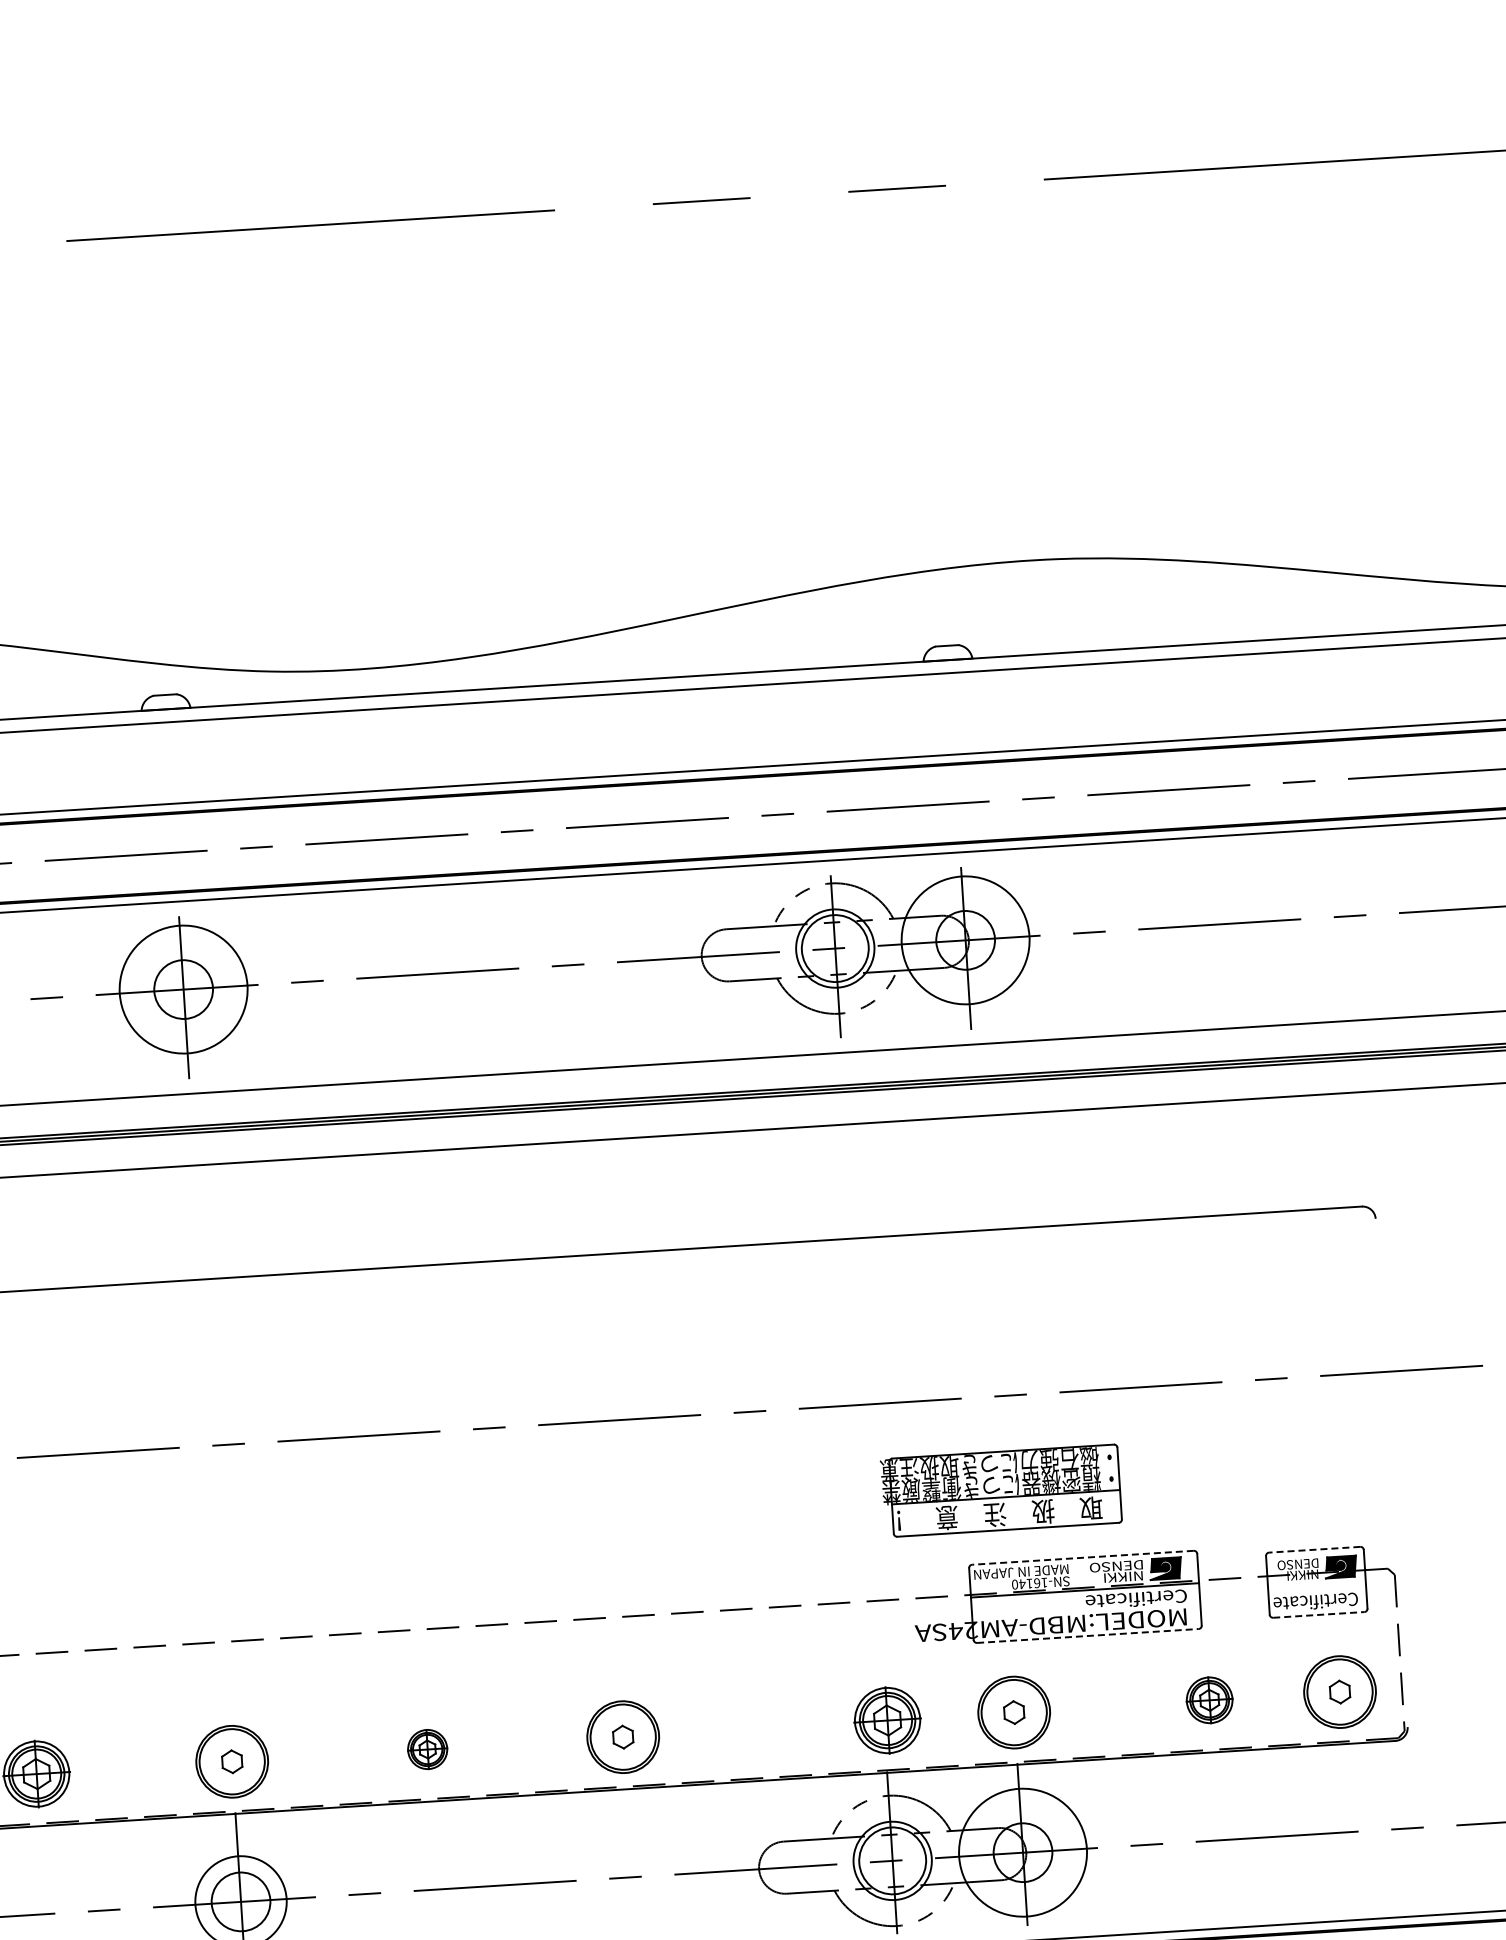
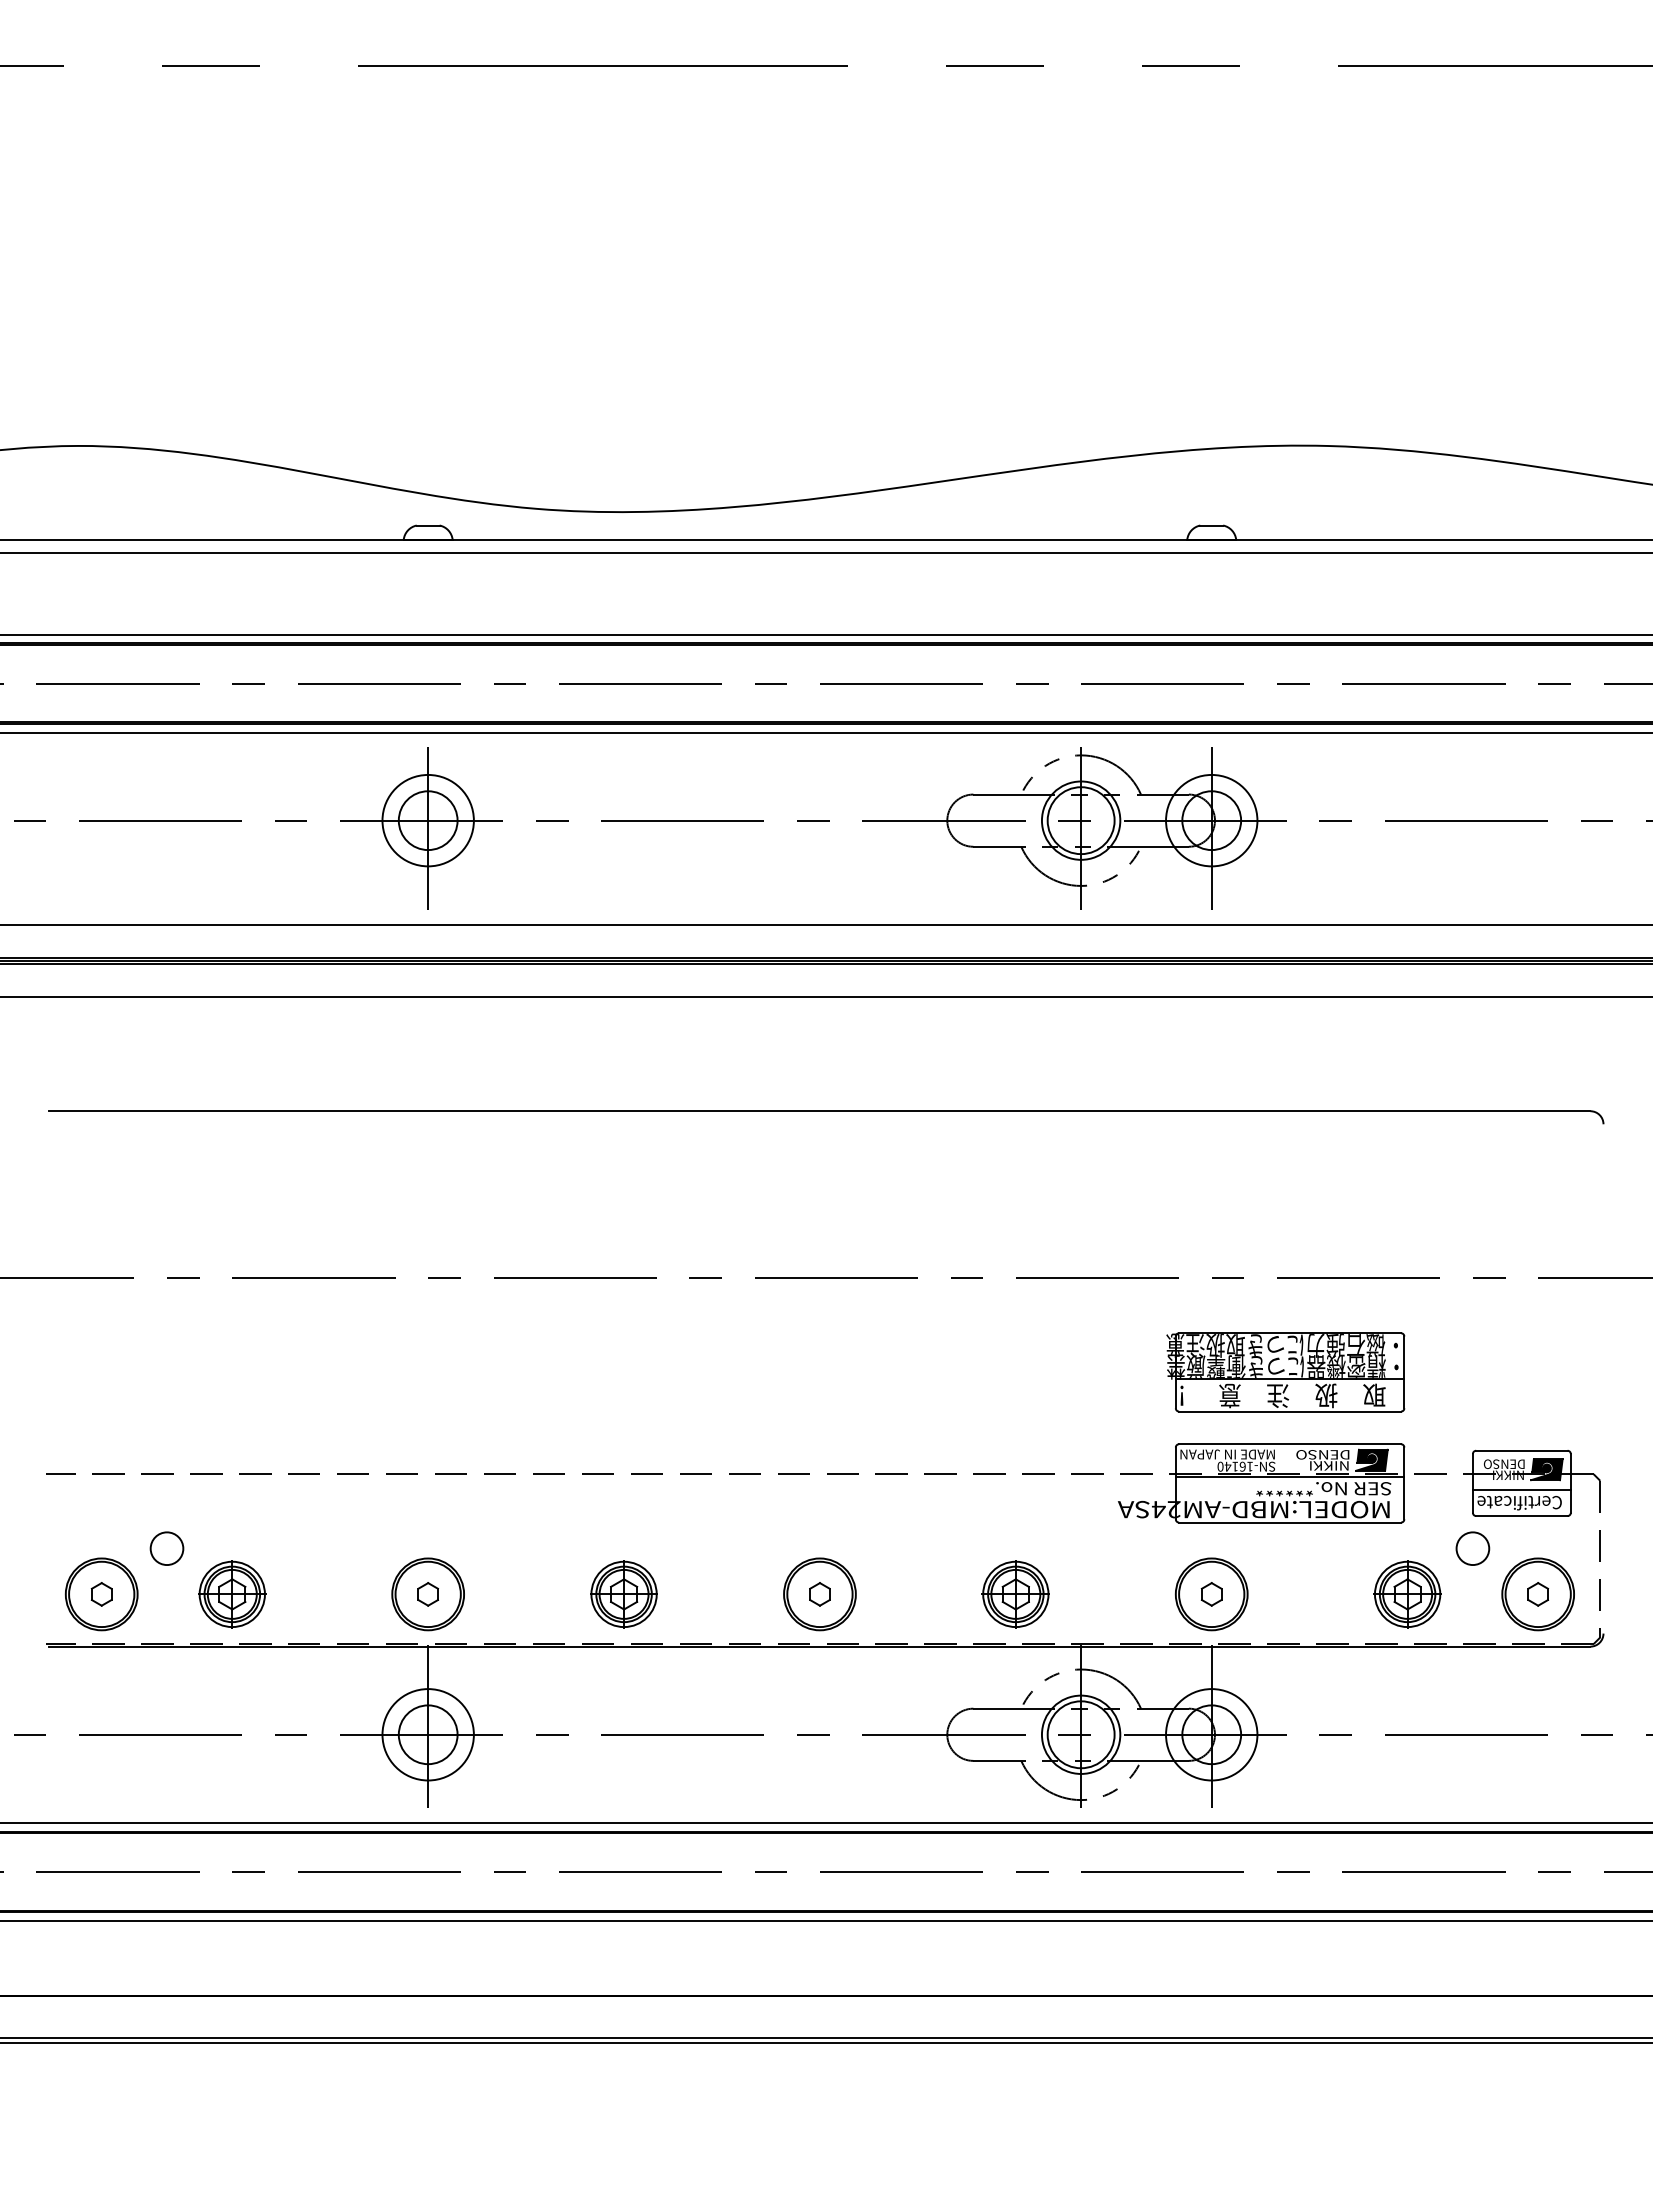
circle: (965, 940) -> (1211, 820), size x0.71
circle: (182, 989) -> (427, 820), size x0.71
part: (1001, 1491) -> (1285, 1372), moved
line: (1314, 1549) -> (1521, 1450), dashed -> solid
line: (1082, 1558) -> (1289, 1444), dashed -> solid
line: (1316, 1588) -> (1521, 1489), added
text: (1119, 1600) -> (1323, 1489), Certificate -> SER No.******
line: (1318, 1615) -> (1521, 1516), dashed -> solid
line: (1088, 1635) -> (1290, 1522), dashed -> solid
circle: (1271, 1650) -> (1472, 1548), added
part: (1209, 1700) -> (1407, 1594), size x1.43
part: (887, 1720) -> (1015, 1594), moved
part: (427, 1749) -> (623, 1594), size x1.67
circle: (1022, 1852) -> (1211, 1734), size x0.71

